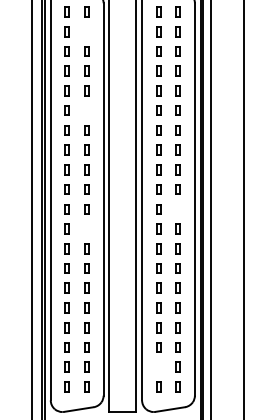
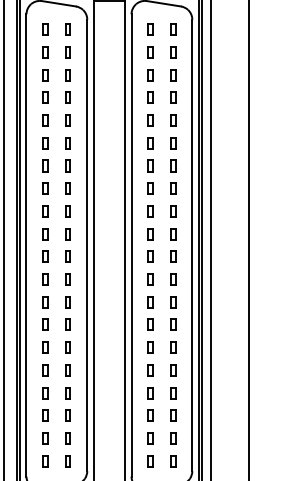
part: (86, 31) -> (67, 52), added
part: (86, 110) -> (67, 143), added
part: (177, 209) -> (172, 256), added
part: (86, 228) -> (67, 278), added
part: (158, 366) -> (150, 437), added

